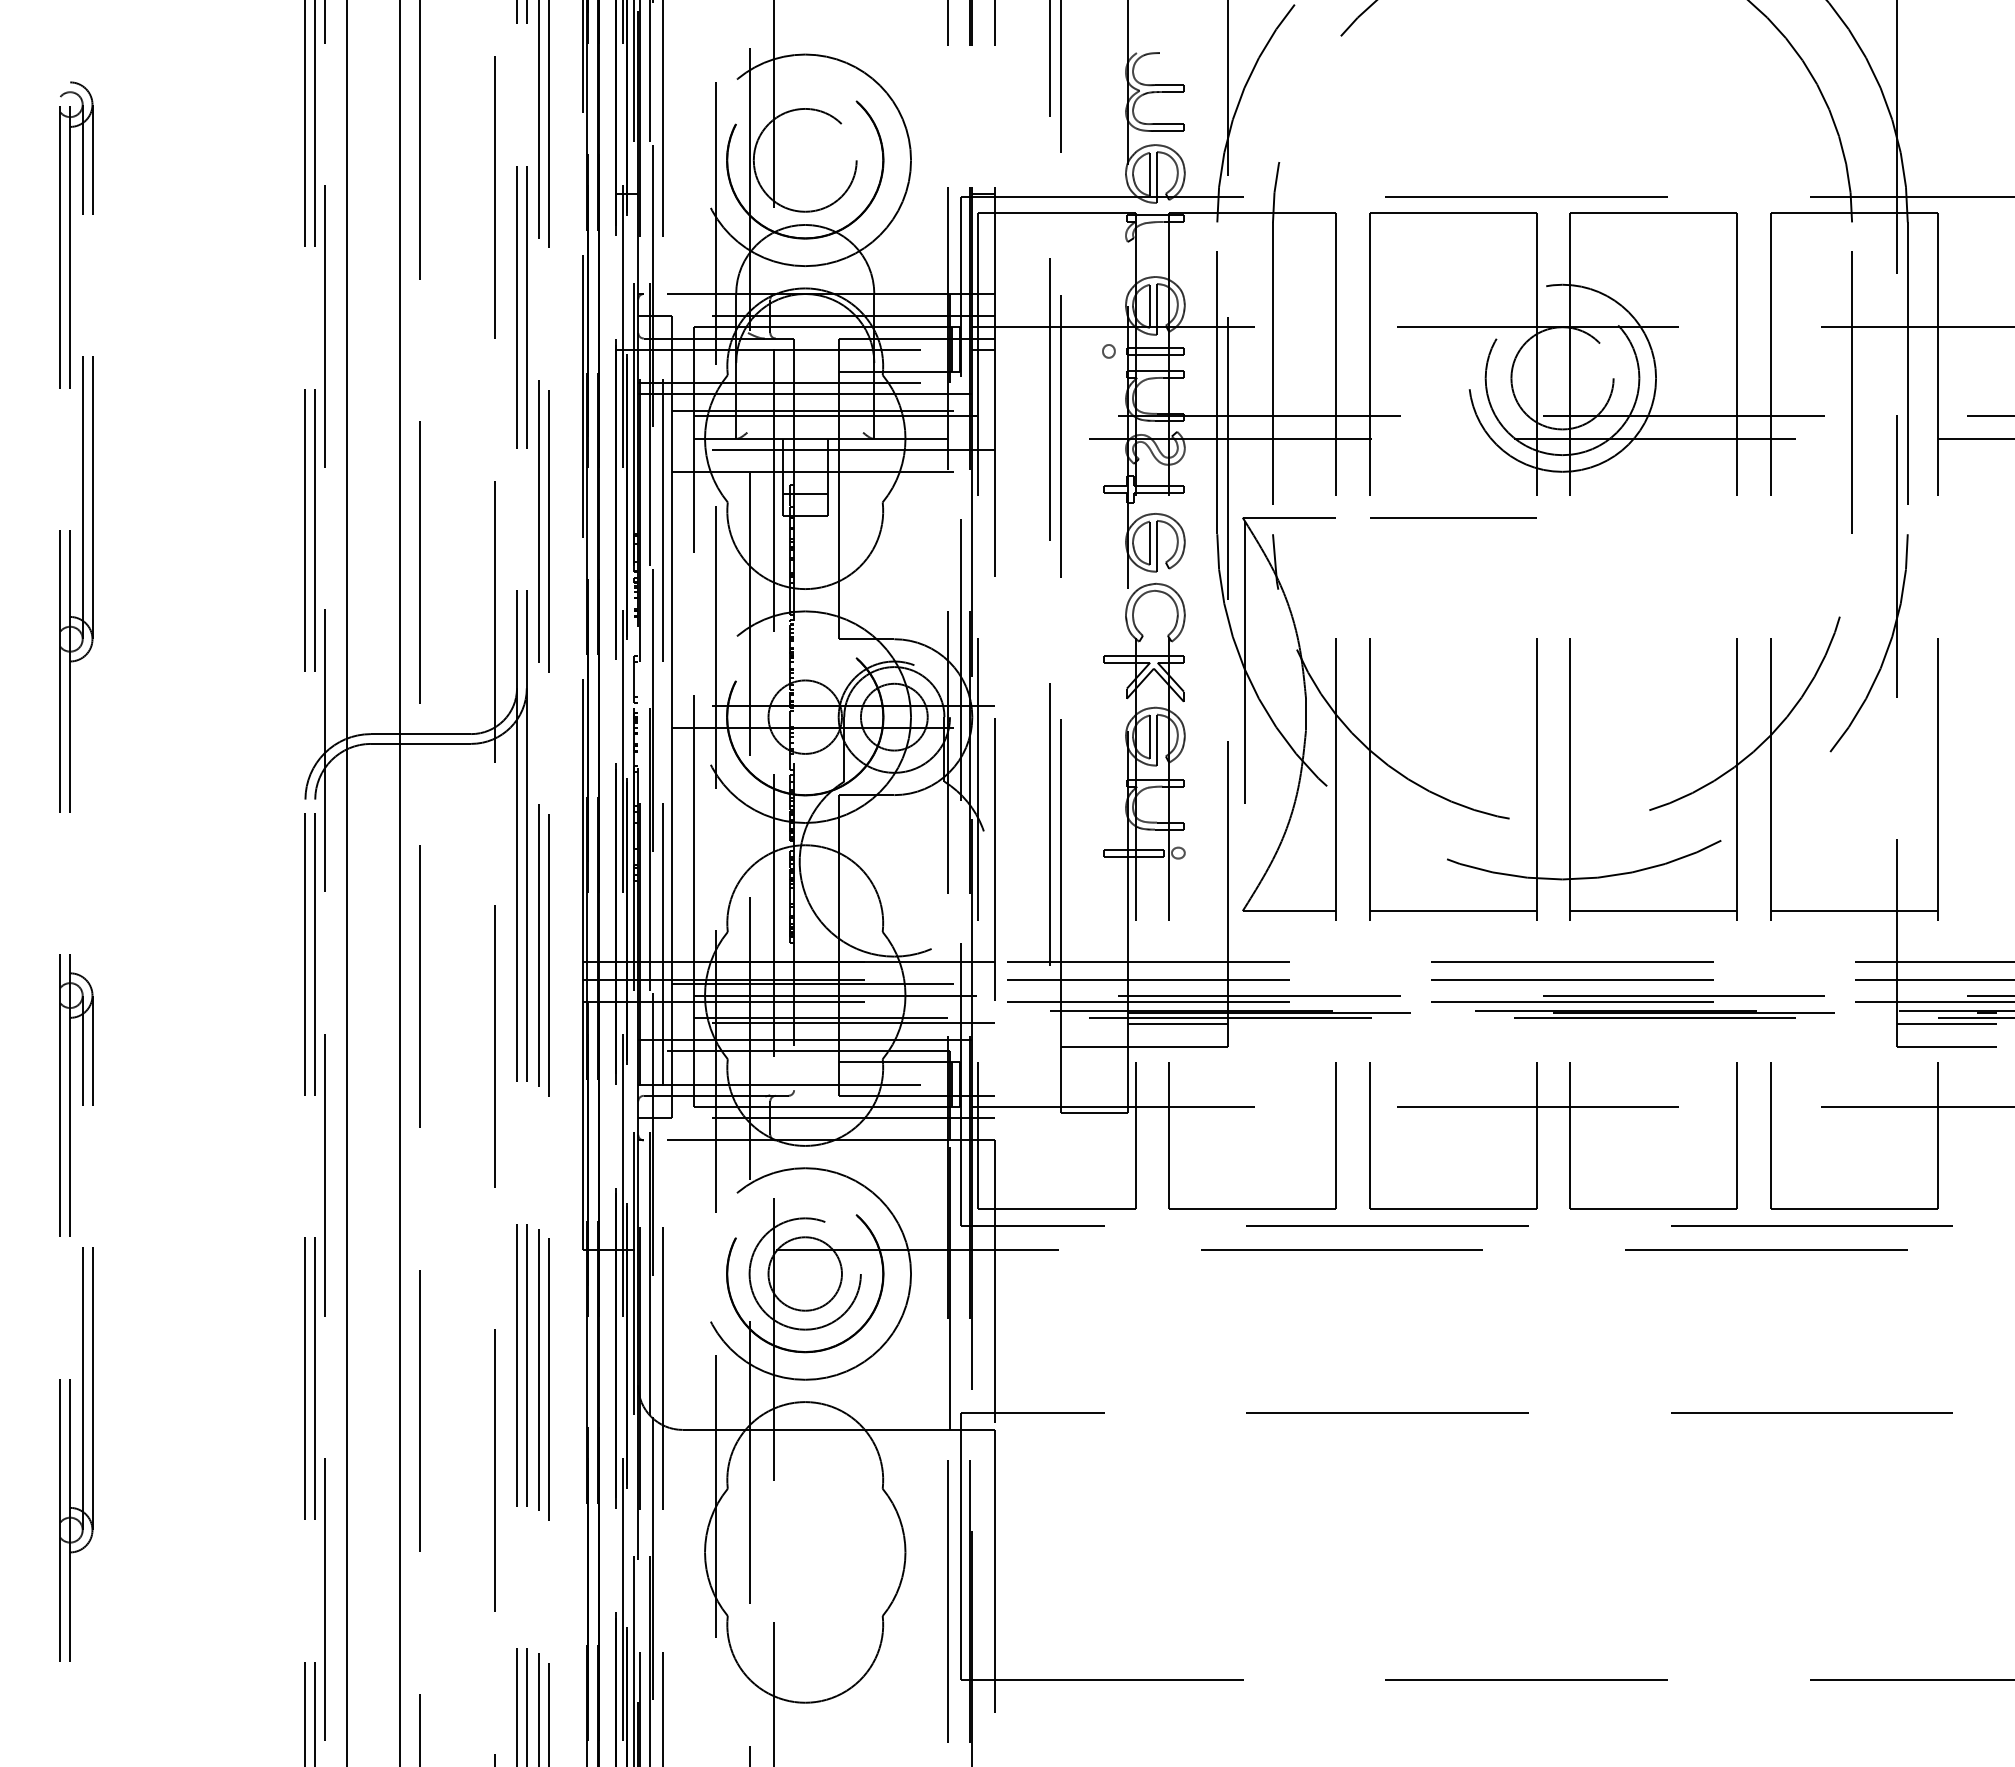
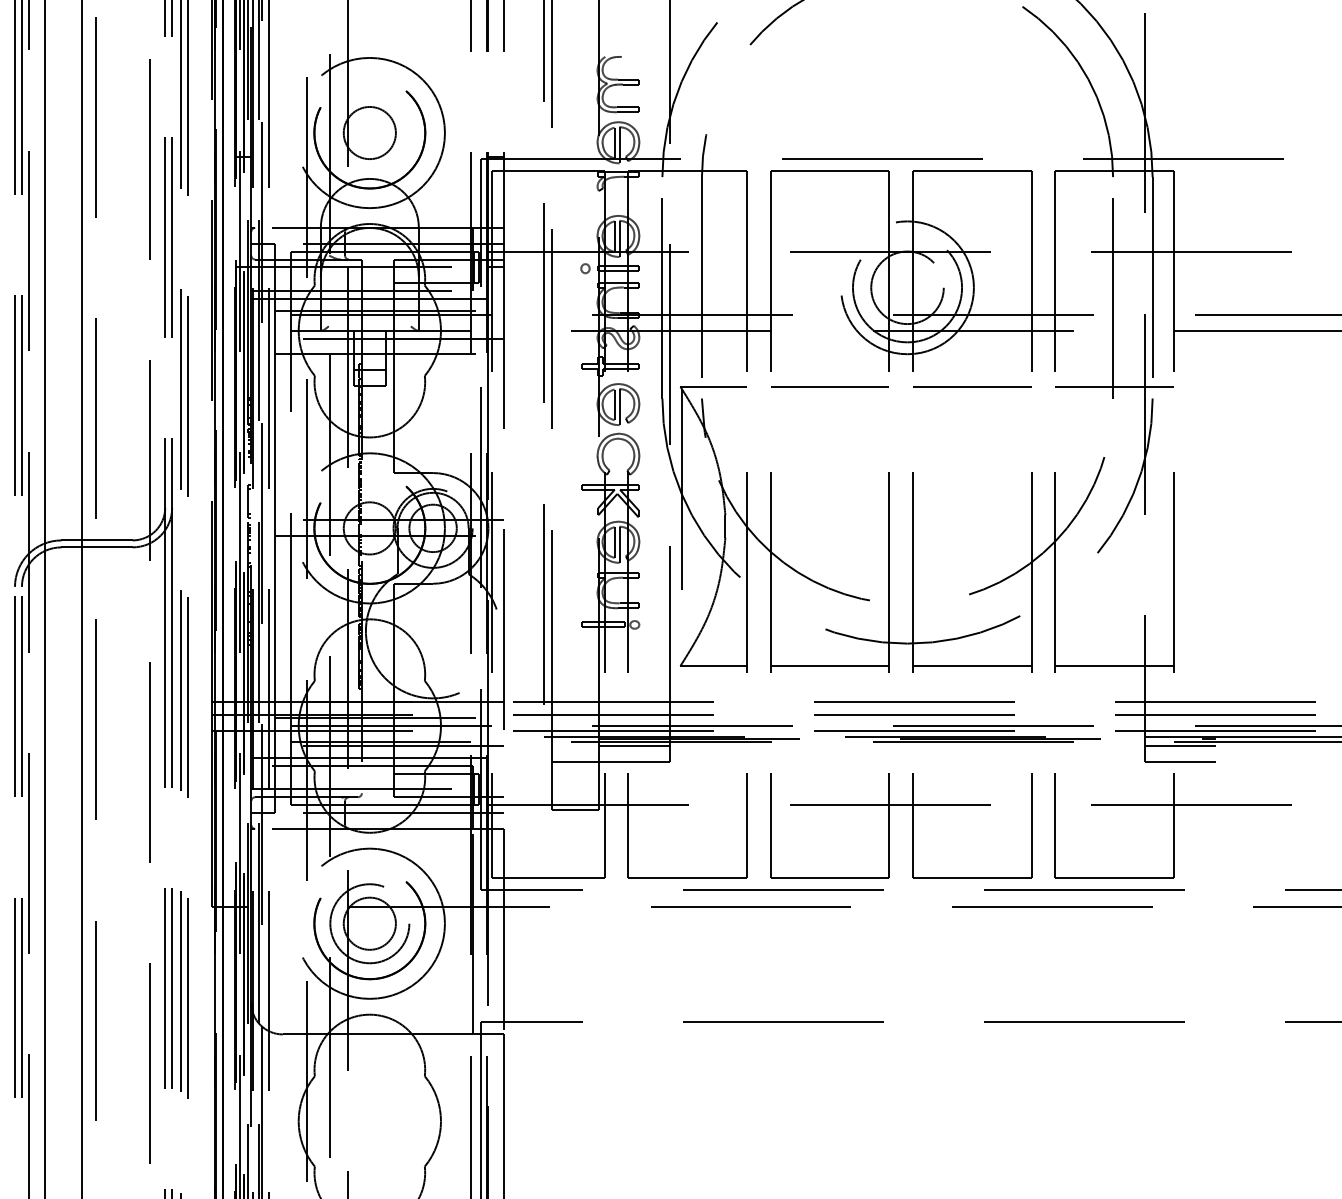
circle: (805, 160) -> (370, 133), size x0.71
line: (1653, 517) -> (972, 386), added
line: (1853, 517) -> (1114, 386), added

